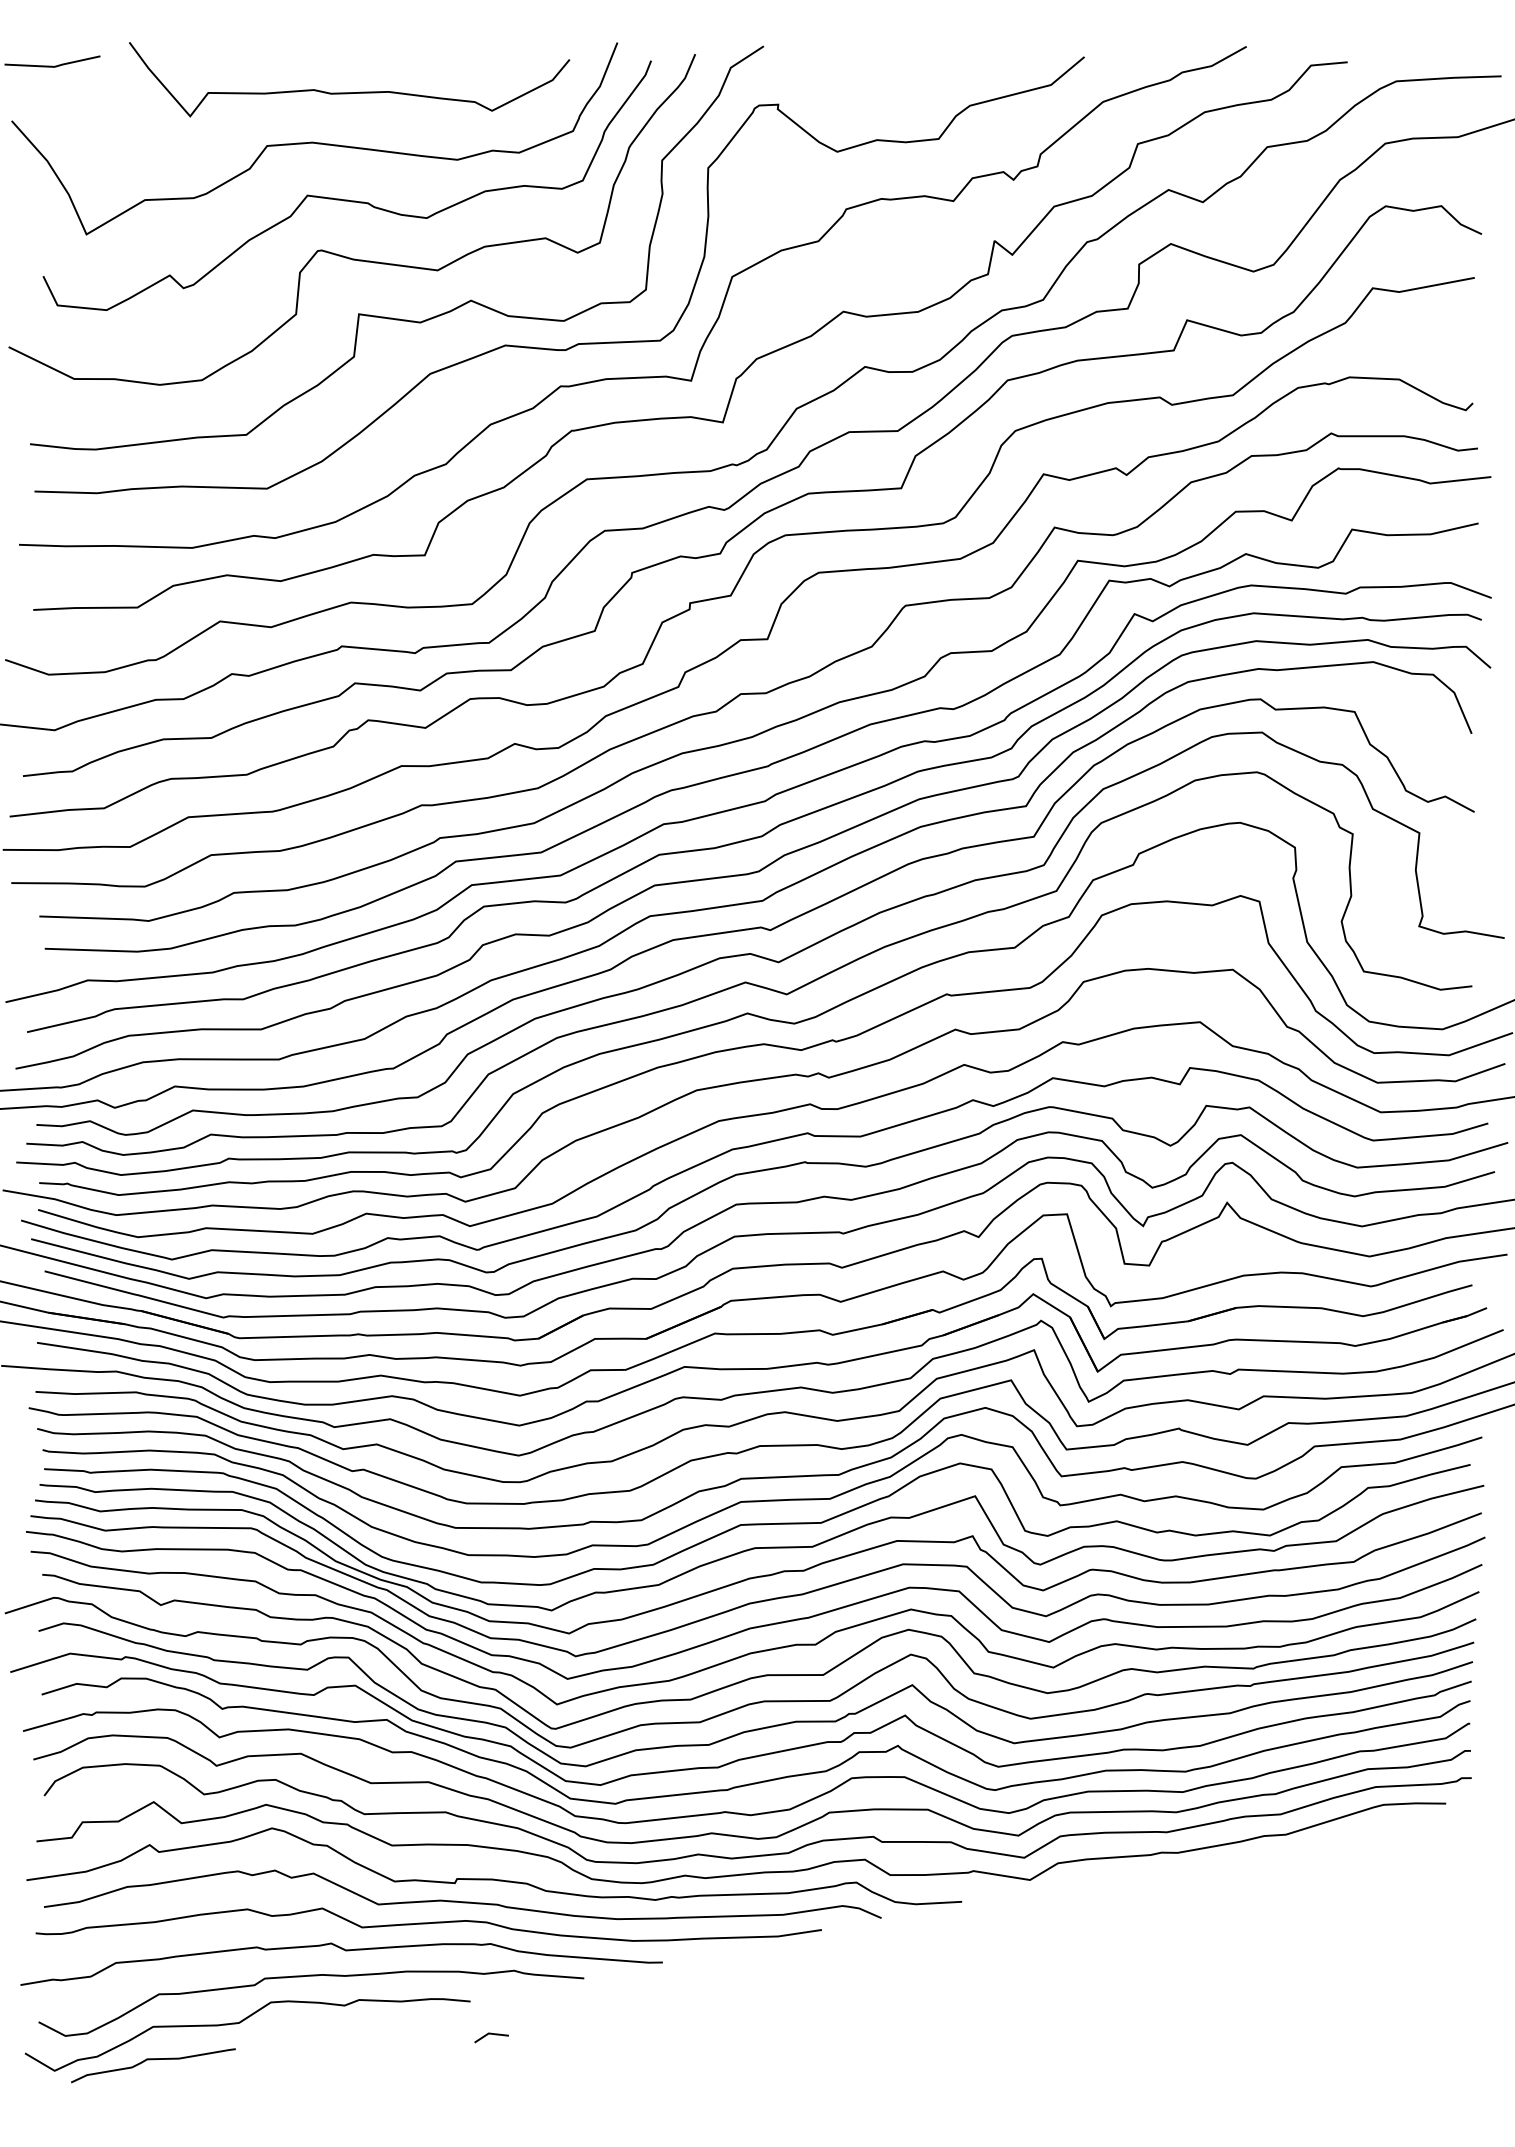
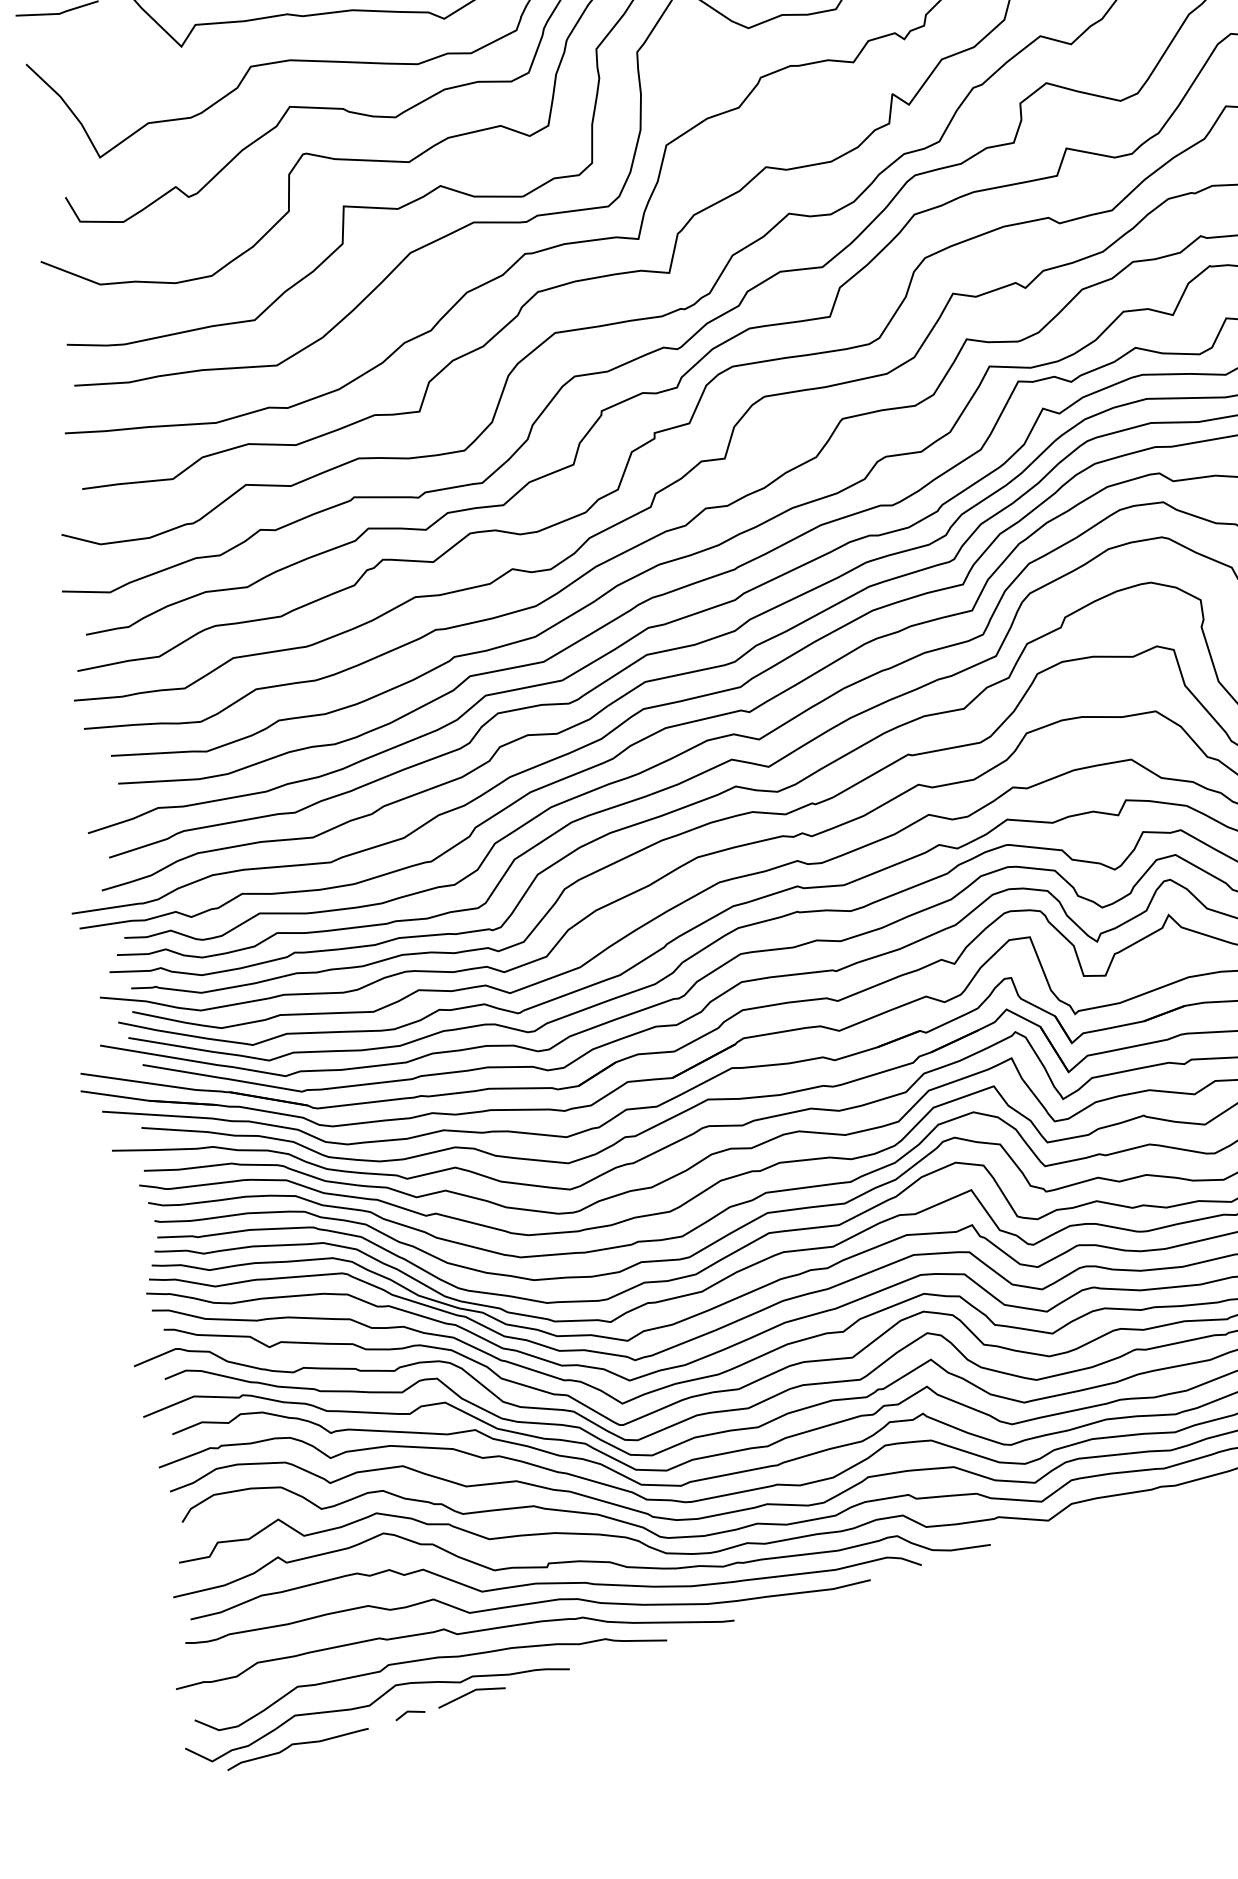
line: (354, 2019) -> (469, 1693), added
line: (491, 2034) -> (410, 1712), moved

